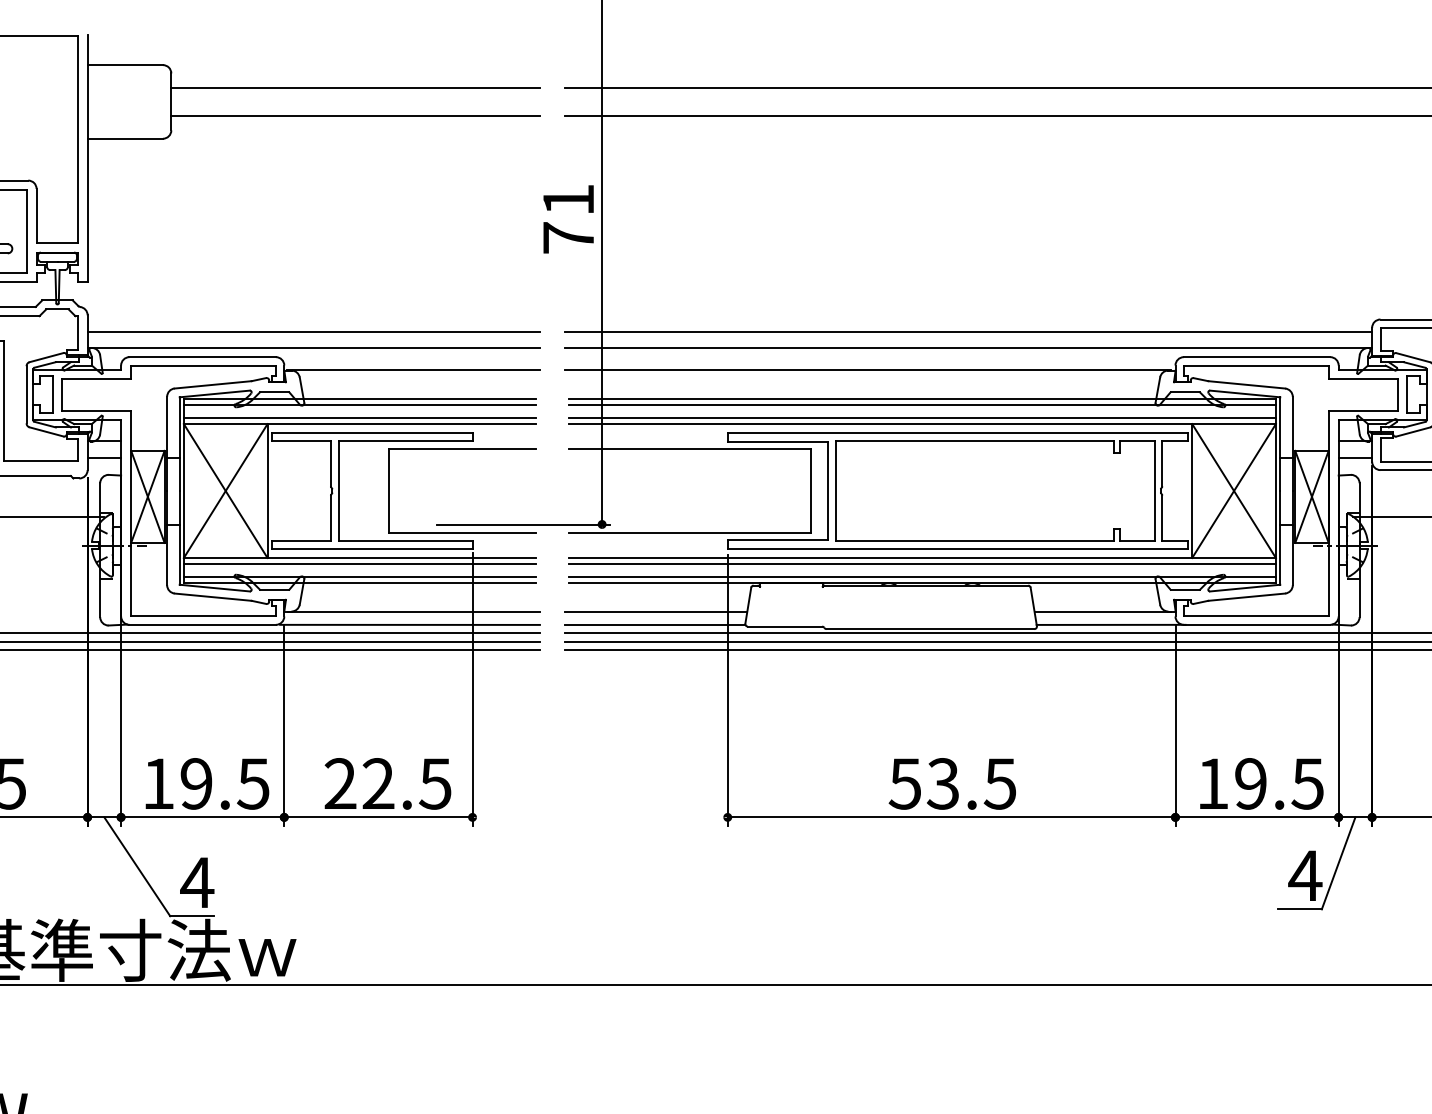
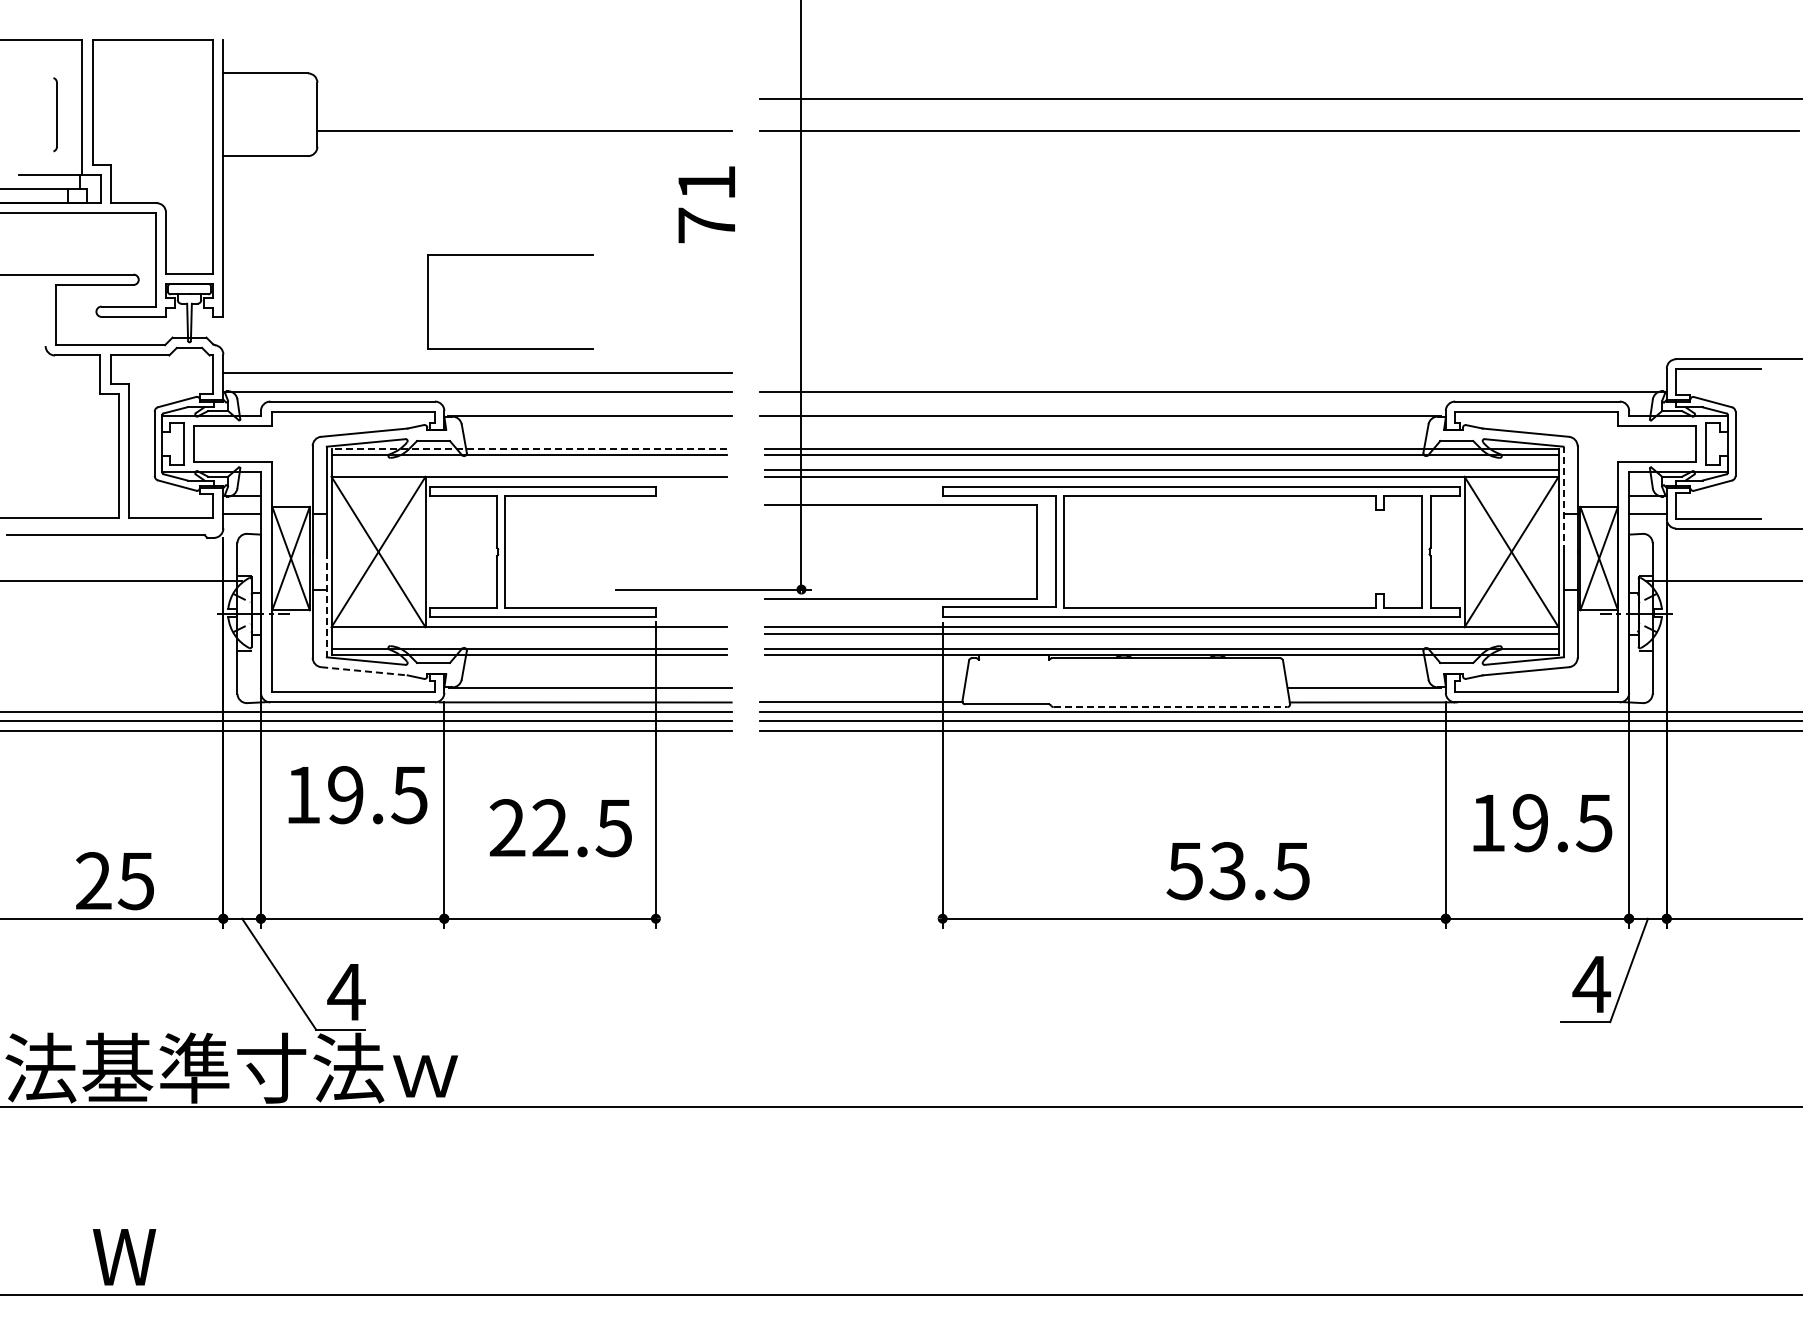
line: (355, 87) -> (524, 98), removed
text: (568, 219) -> (706, 204), moved
line: (967, 332) -> (1212, 373), removed
line: (360, 398) -> (529, 448), solid -> dashed
line: (359, 418) -> (528, 470), removed
line: (1280, 444) -> (1563, 499), solid -> dashed
part: (462, 449) -> (510, 255), moved
line: (179, 537) -> (326, 604), solid -> dashed
line: (359, 563) -> (528, 633), removed
line: (213, 597) -> (364, 671), solid -> dashed
line: (655, 612) -> (861, 688), removed
line: (930, 629) -> (1170, 707), solid -> dashed
text: (207, 784) -> (357, 795), moved
text: (387, 784) -> (560, 828), moved
text: (951, 784) -> (1237, 871), moved
text: (1261, 784) -> (1542, 823), moved

